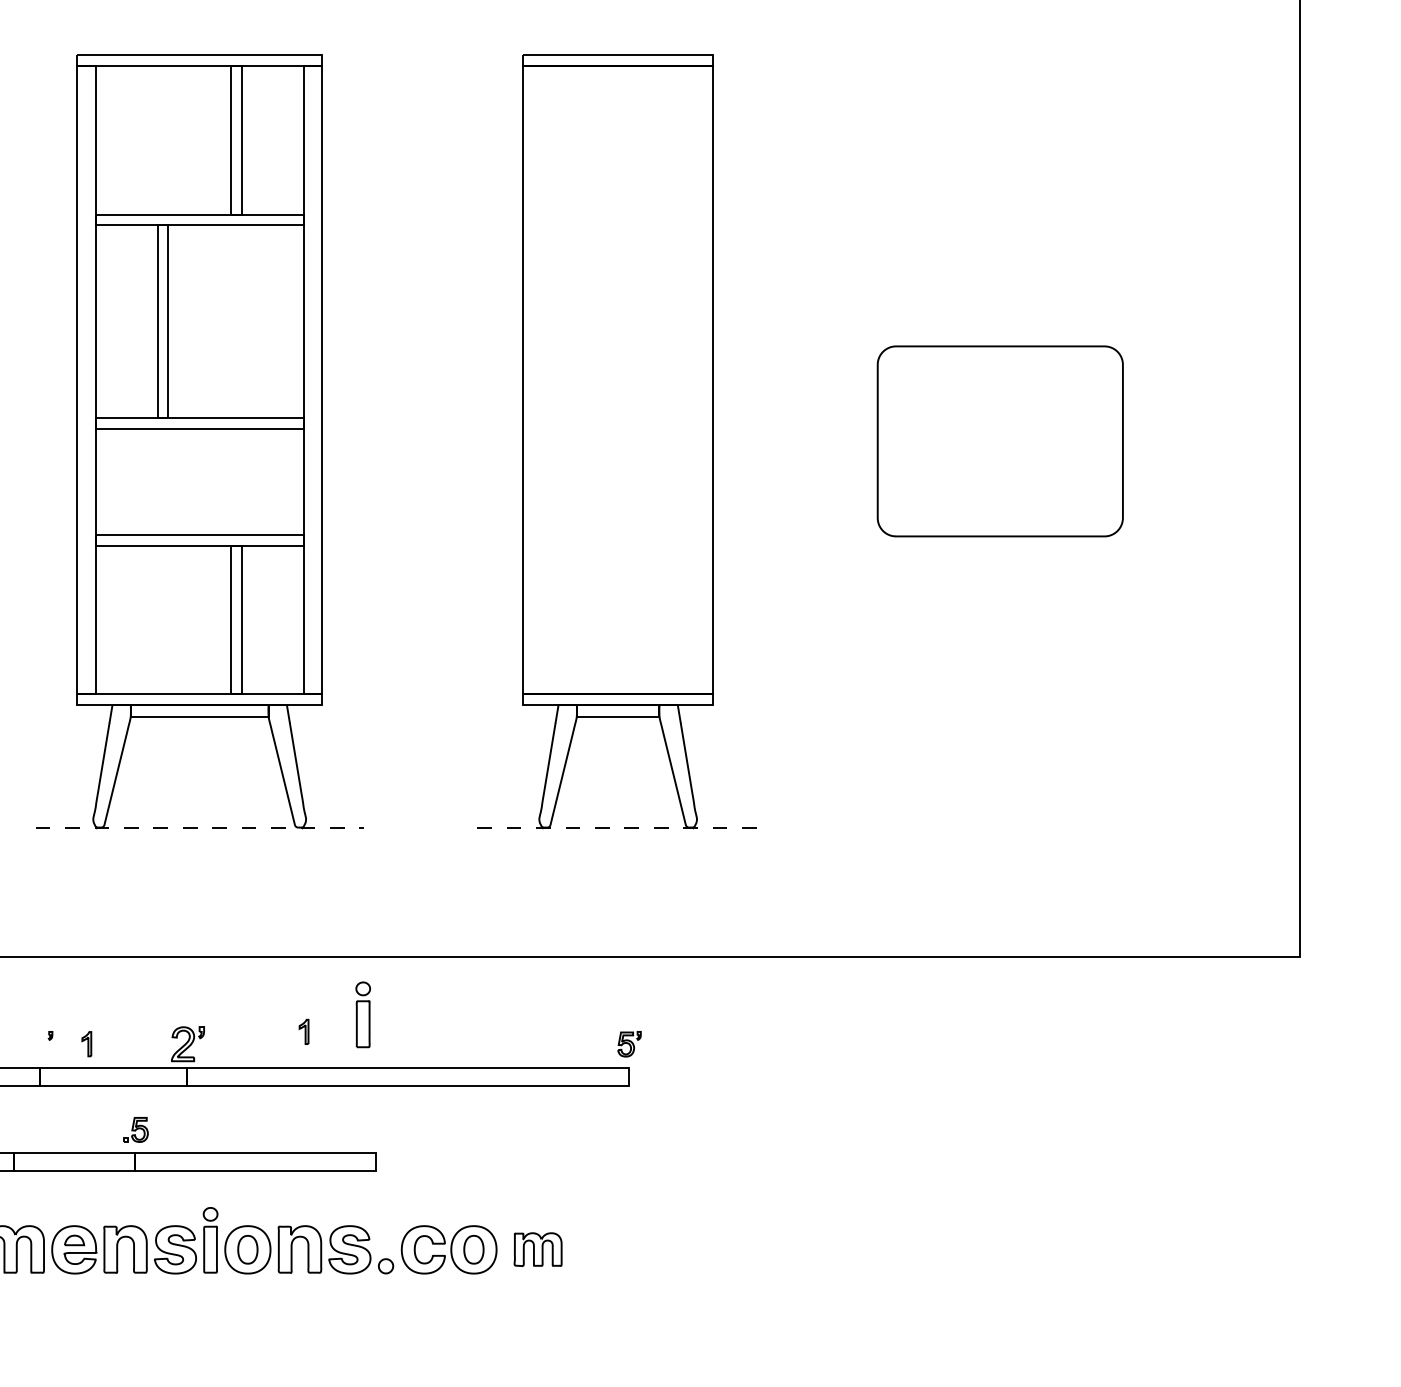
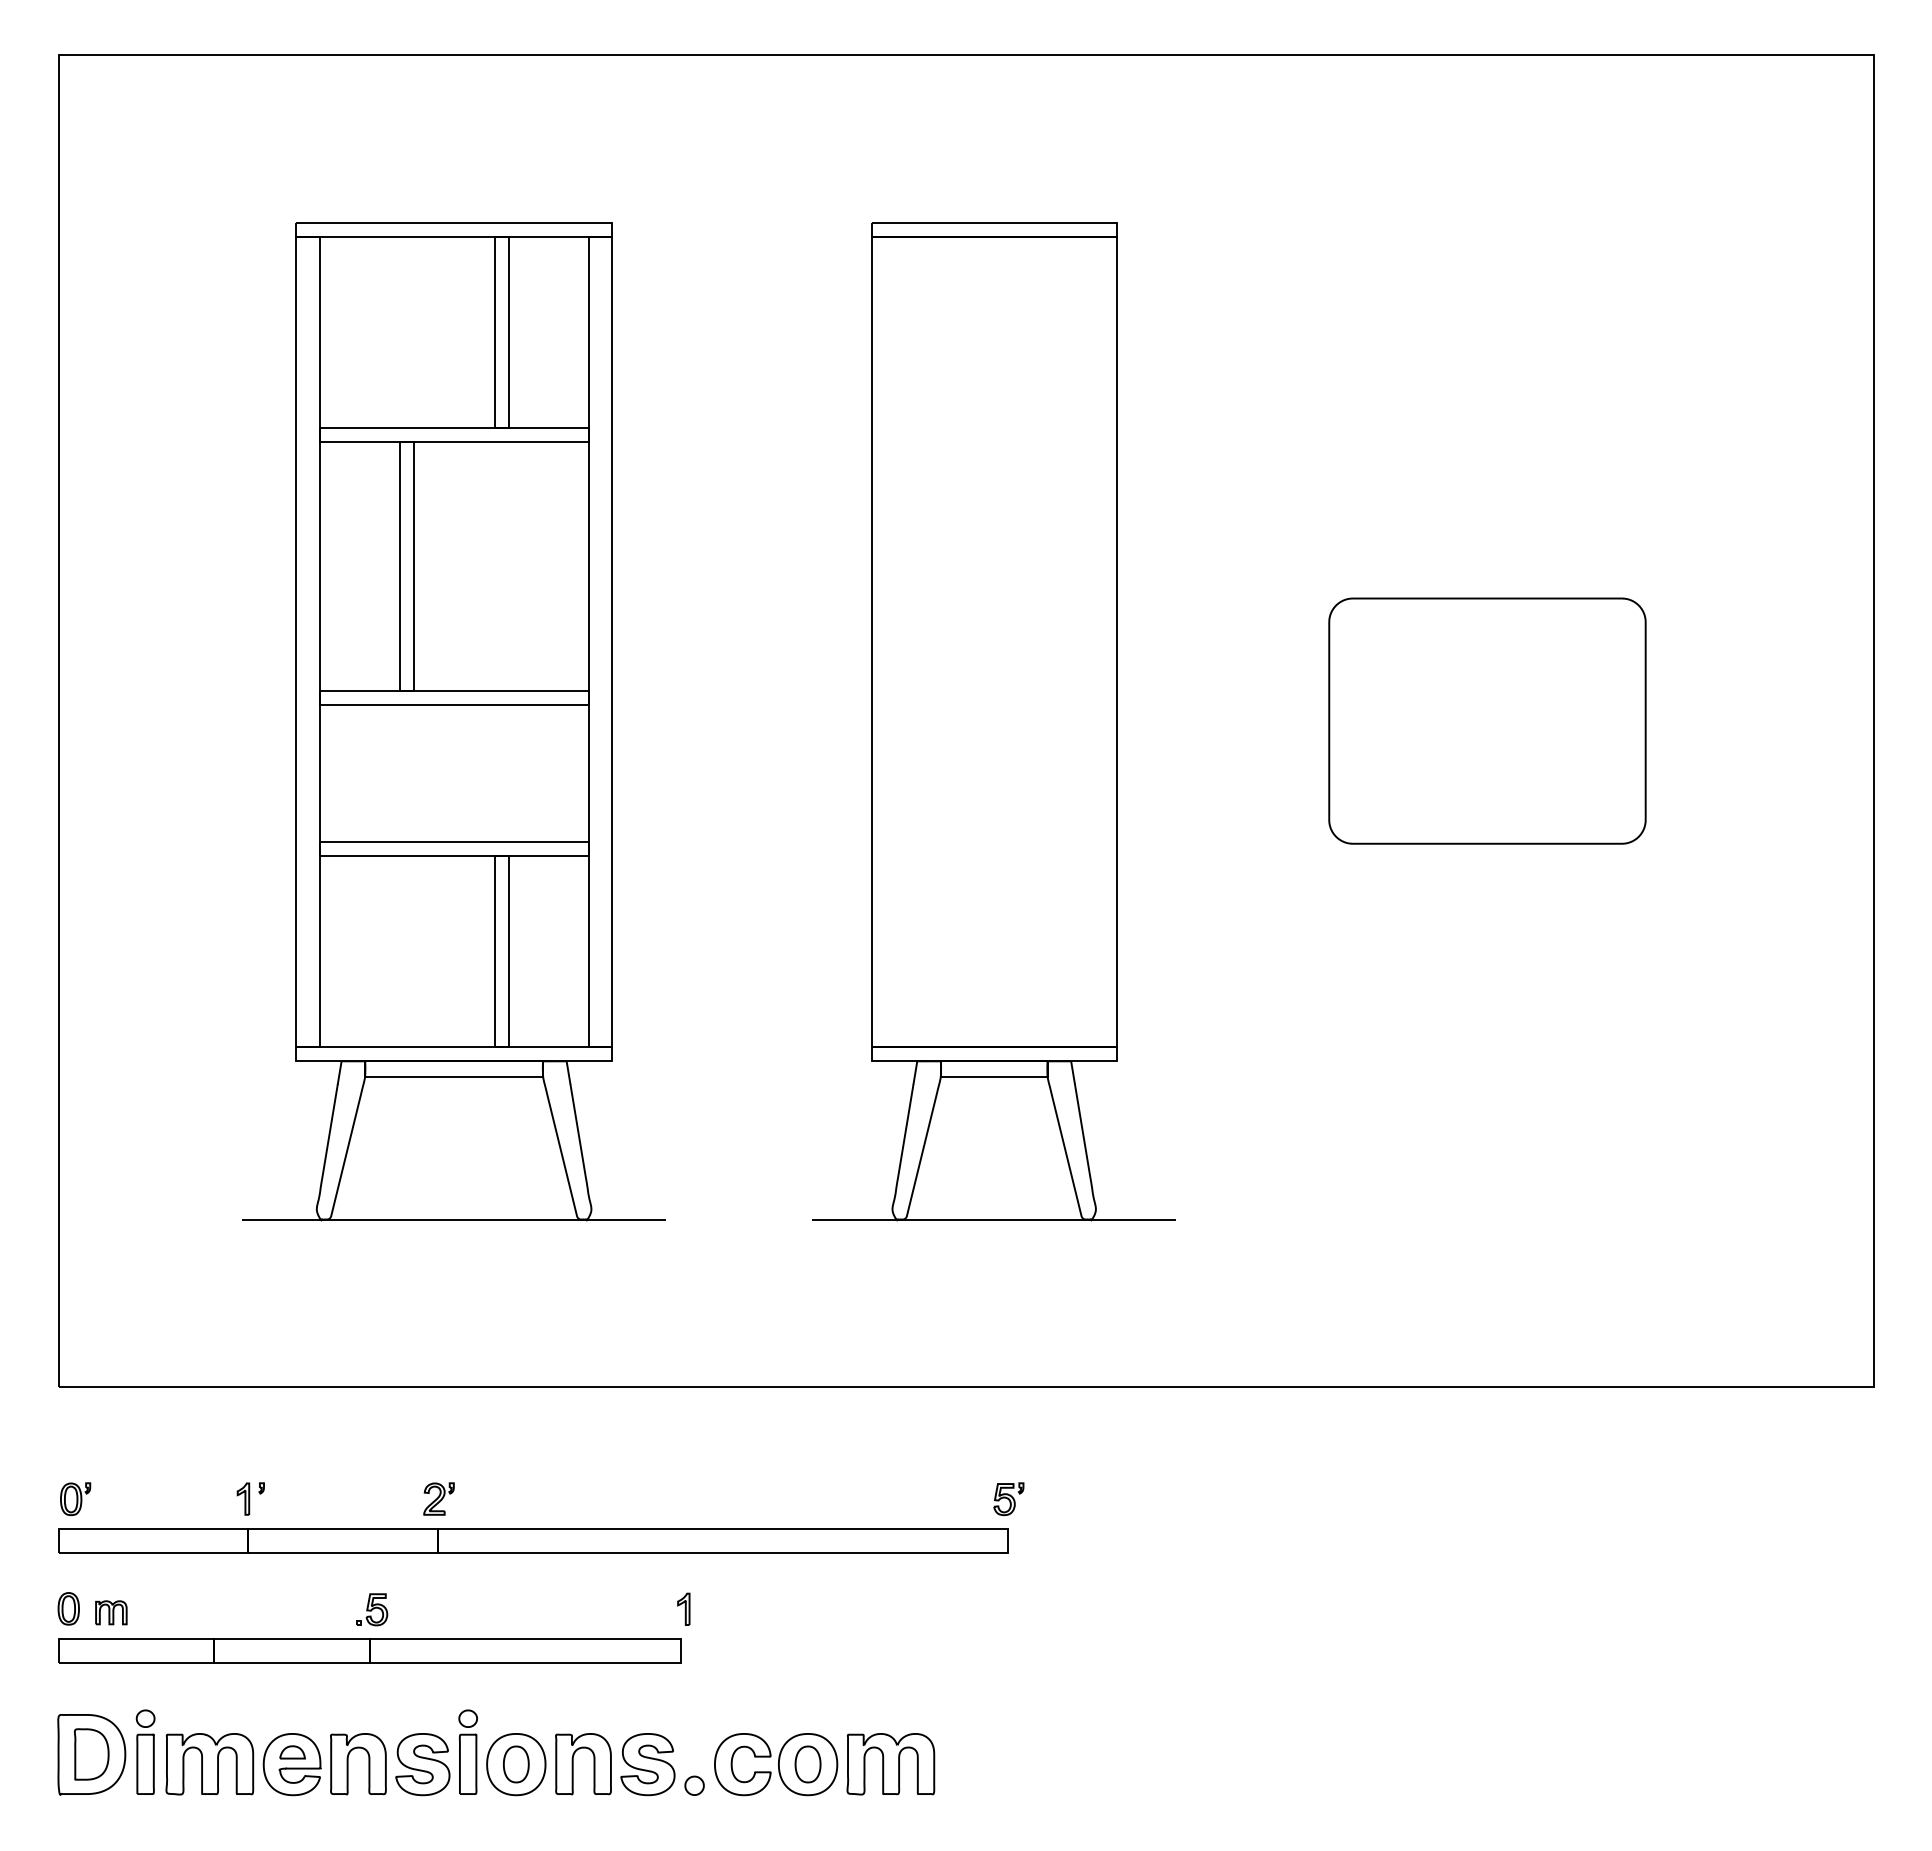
line: (199, 827) -> (454, 1219), dashed -> solid
line: (618, 827) -> (994, 1219), dashed -> solid
part: (362, 1014) -> (664, 1460), removed
part: (303, 1031) -> (683, 1608), moved
part: (86, 1043) -> (243, 1498), moved
part: (187, 1043) -> (438, 1498), size x0.71
part: (537, 1249) -> (890, 1764), size x1.43

